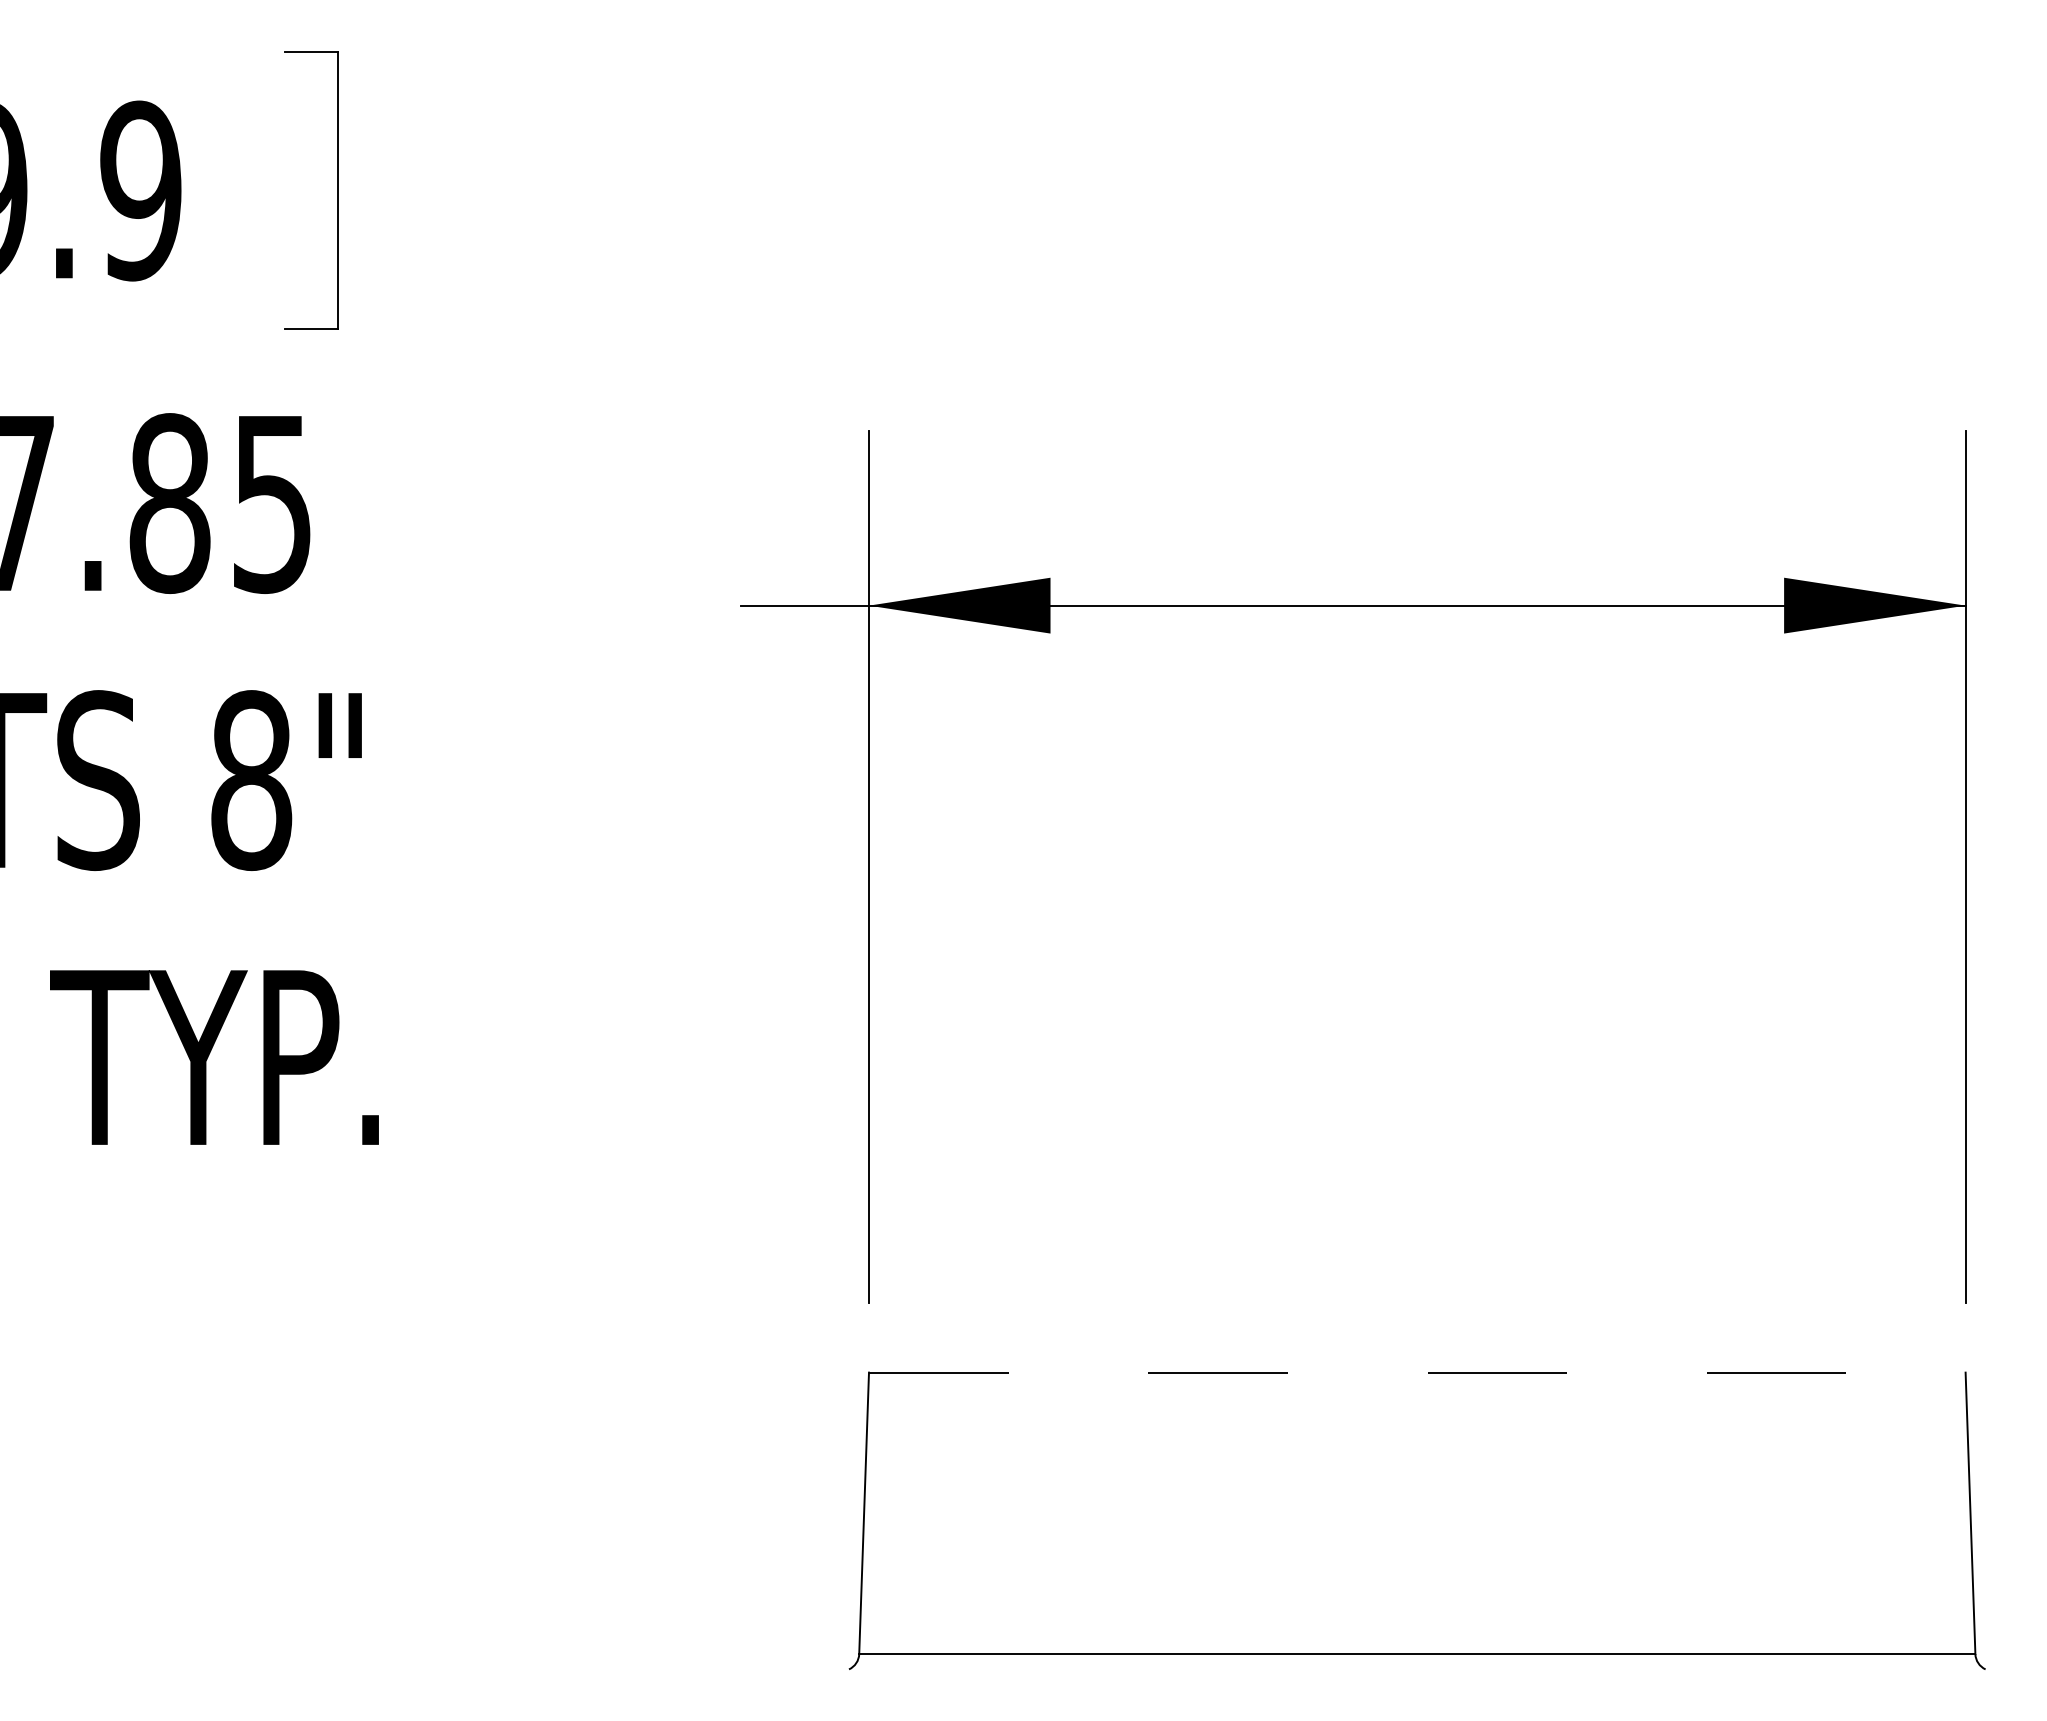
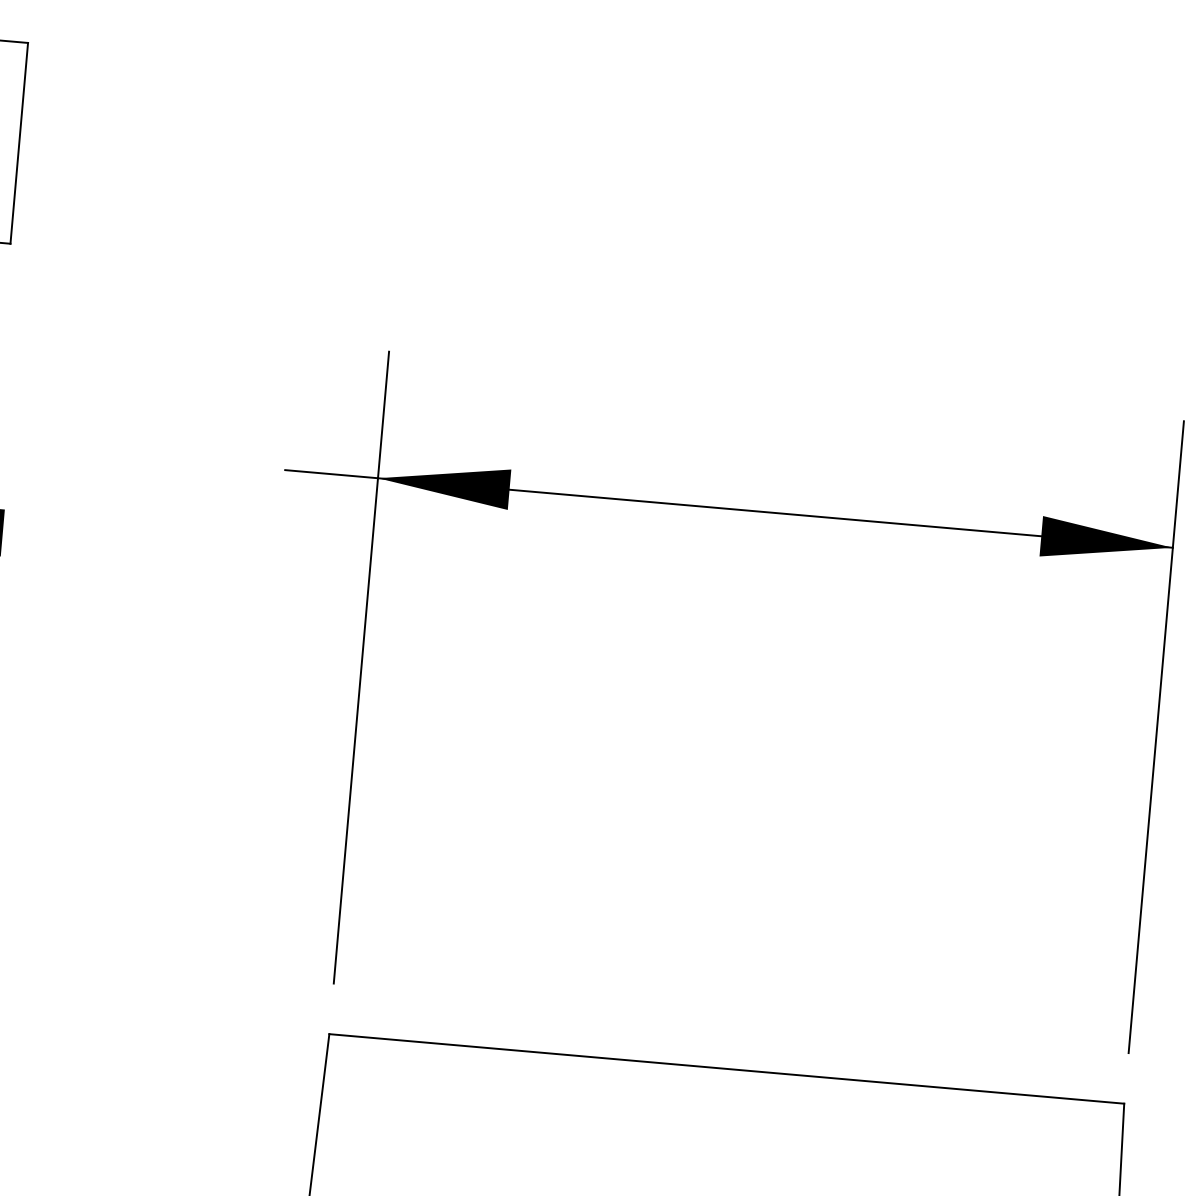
line: (1417, 1372) -> (726, 1068), dashed -> solid

